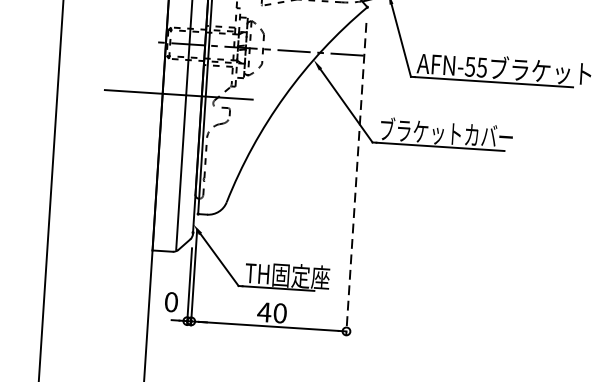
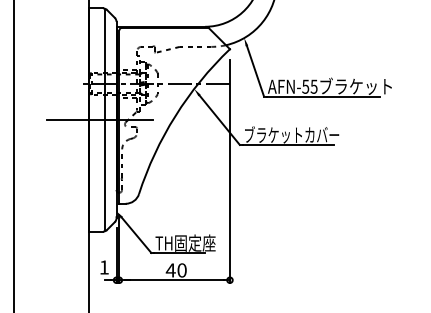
line: (355, 180) -> (229, 172), dashed -> solid
text: (170, 302) -> (103, 267), 0 -> 1

